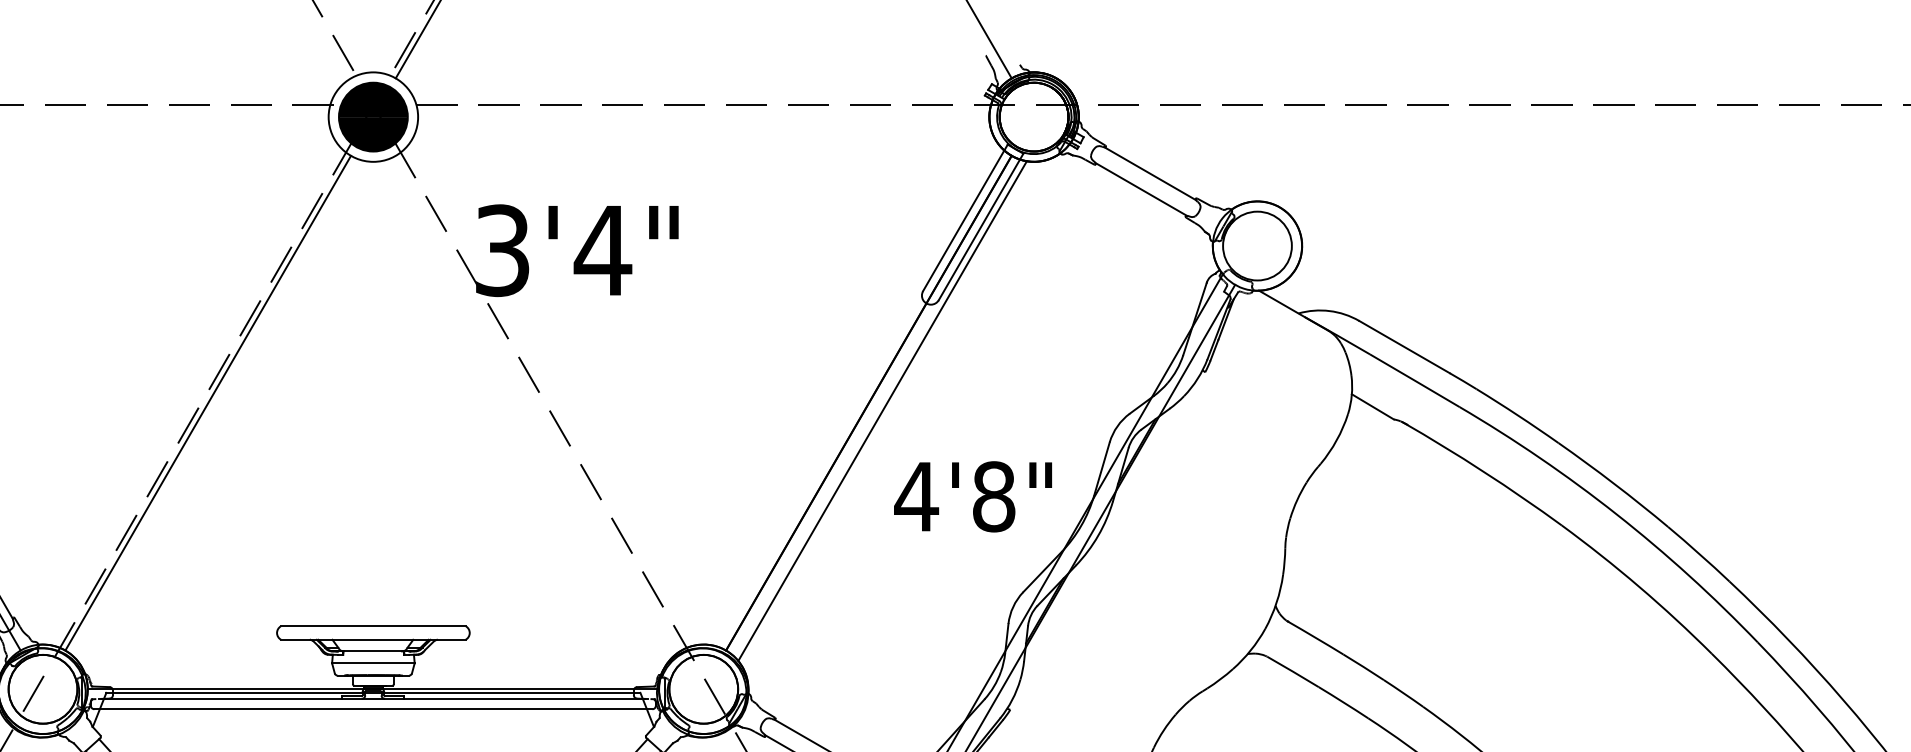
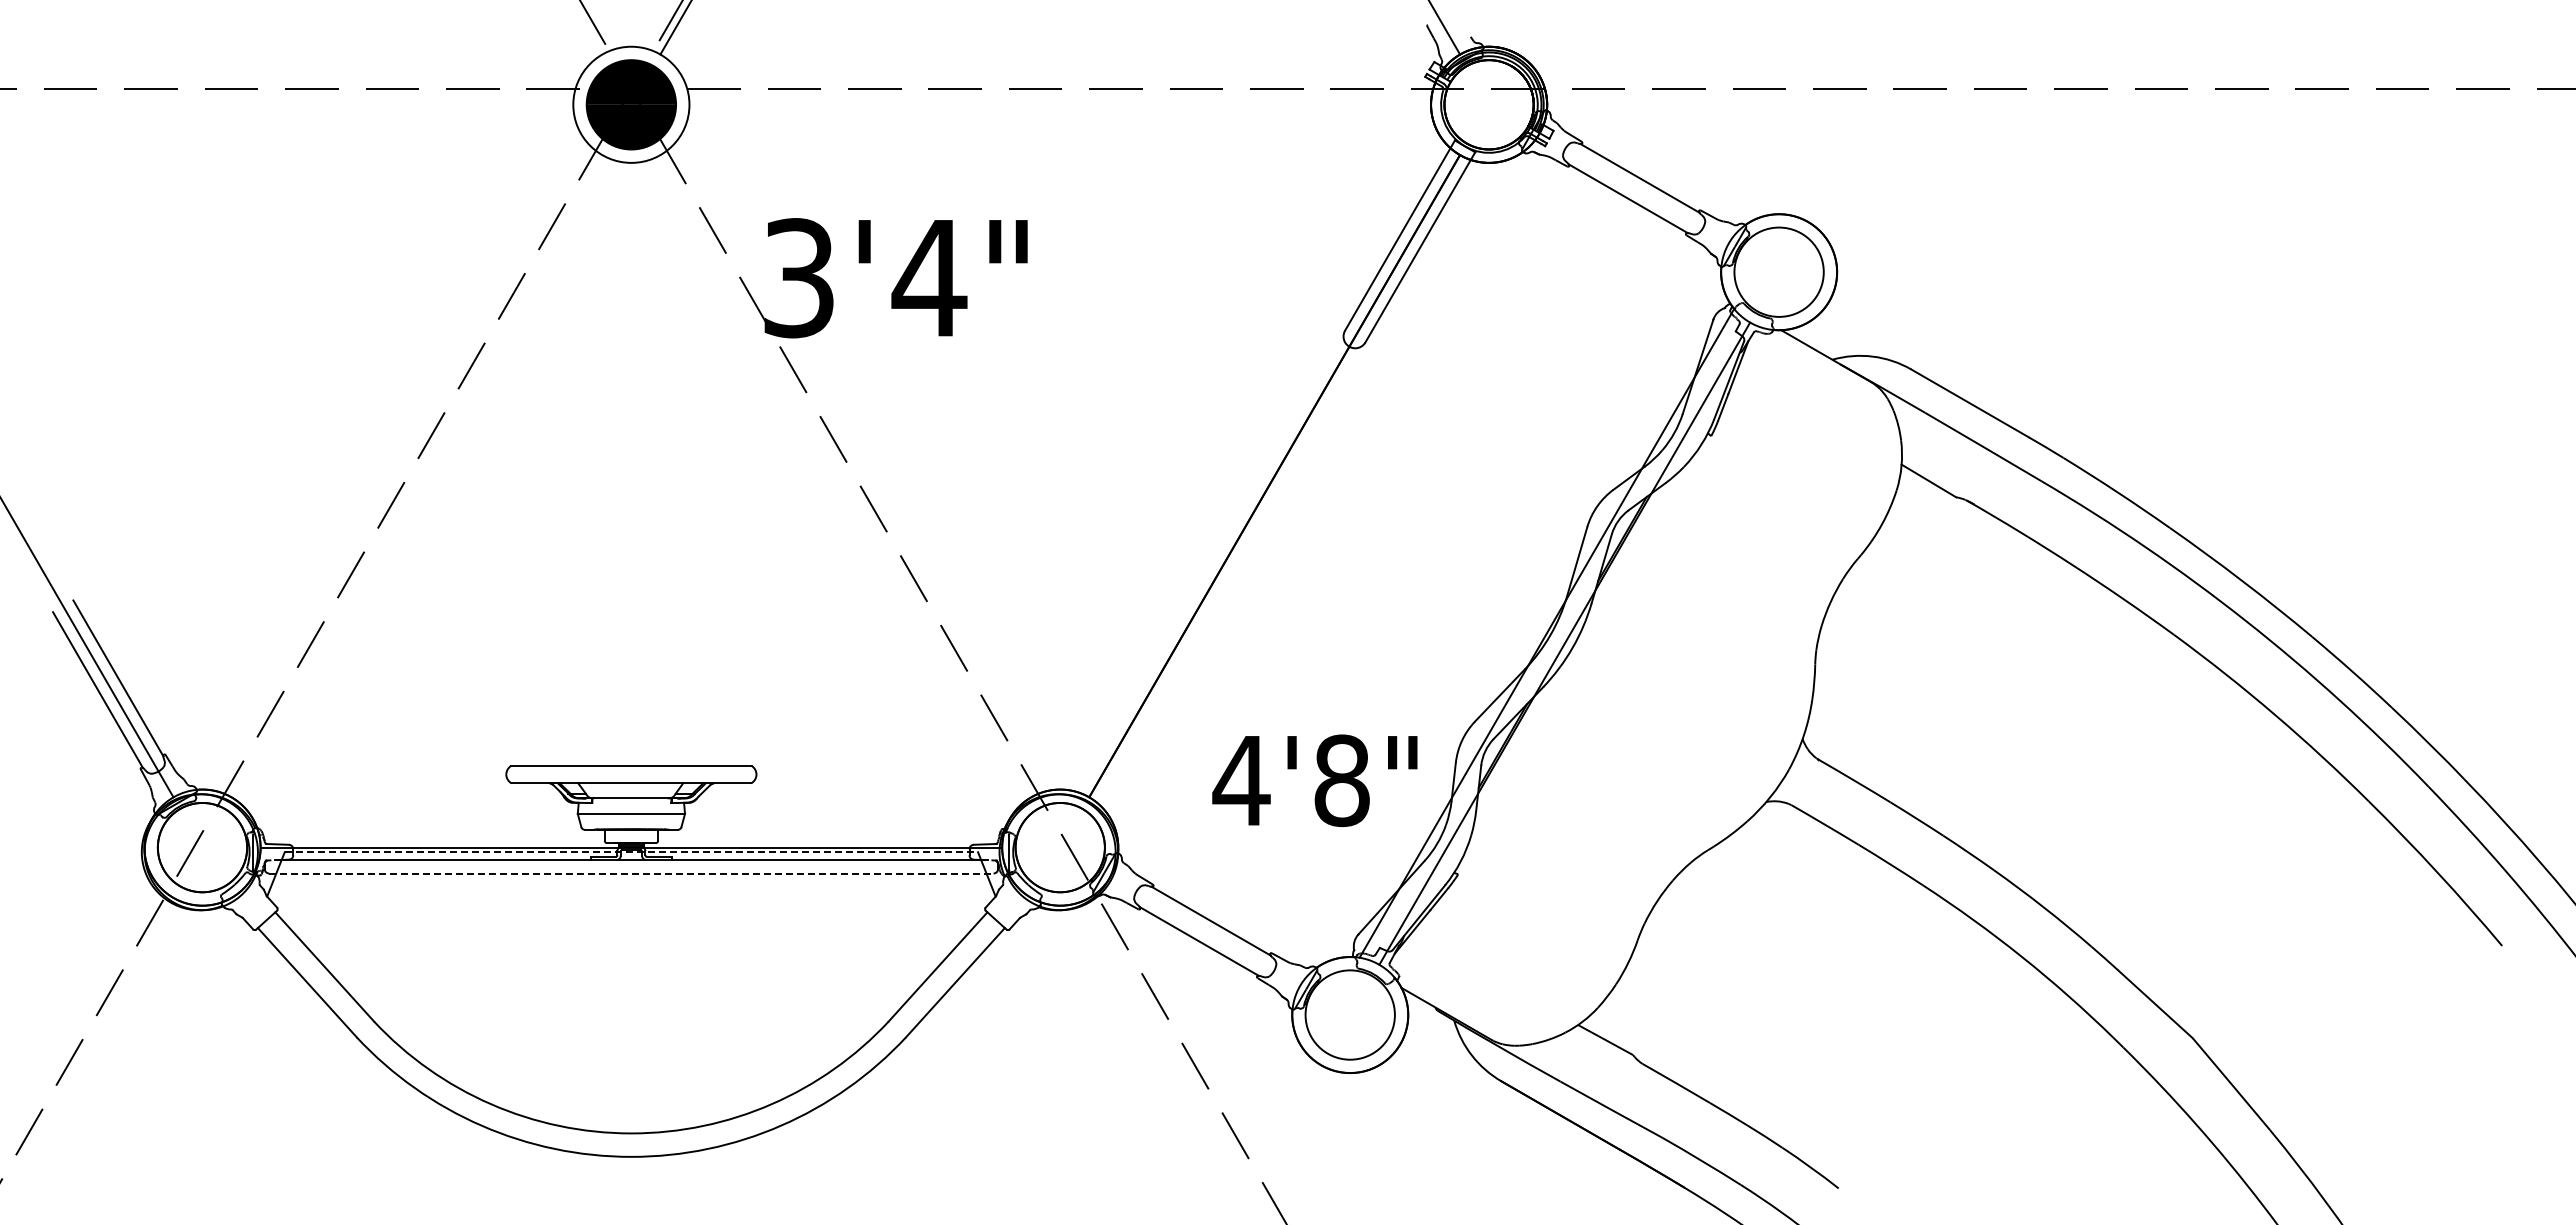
line: (207, 403) -> (416, 476), removed
line: (882, 411) -> (1292, 486), removed
text: (972, 496) -> (1314, 780), moved
line: (373, 693) -> (631, 852), solid -> dashed
line: (373, 709) -> (631, 873), solid -> dashed

